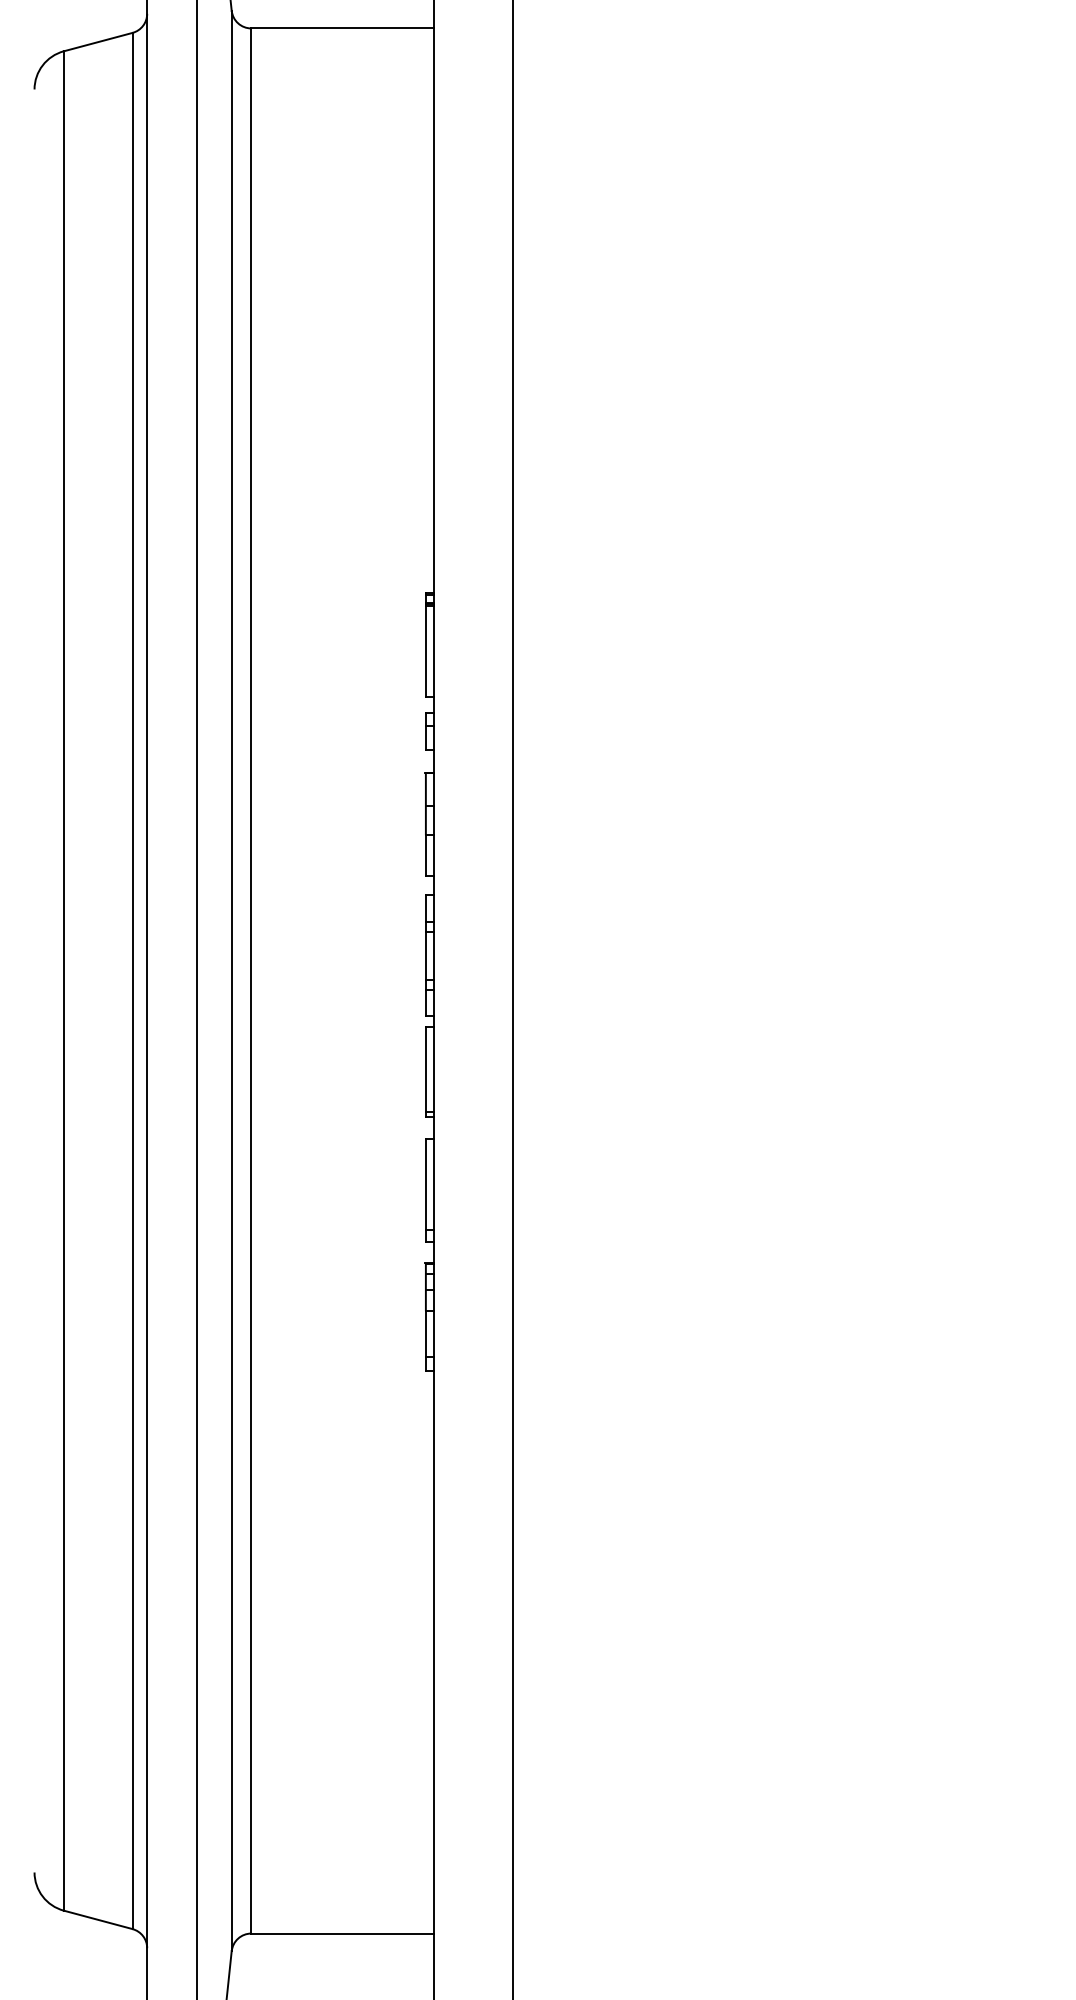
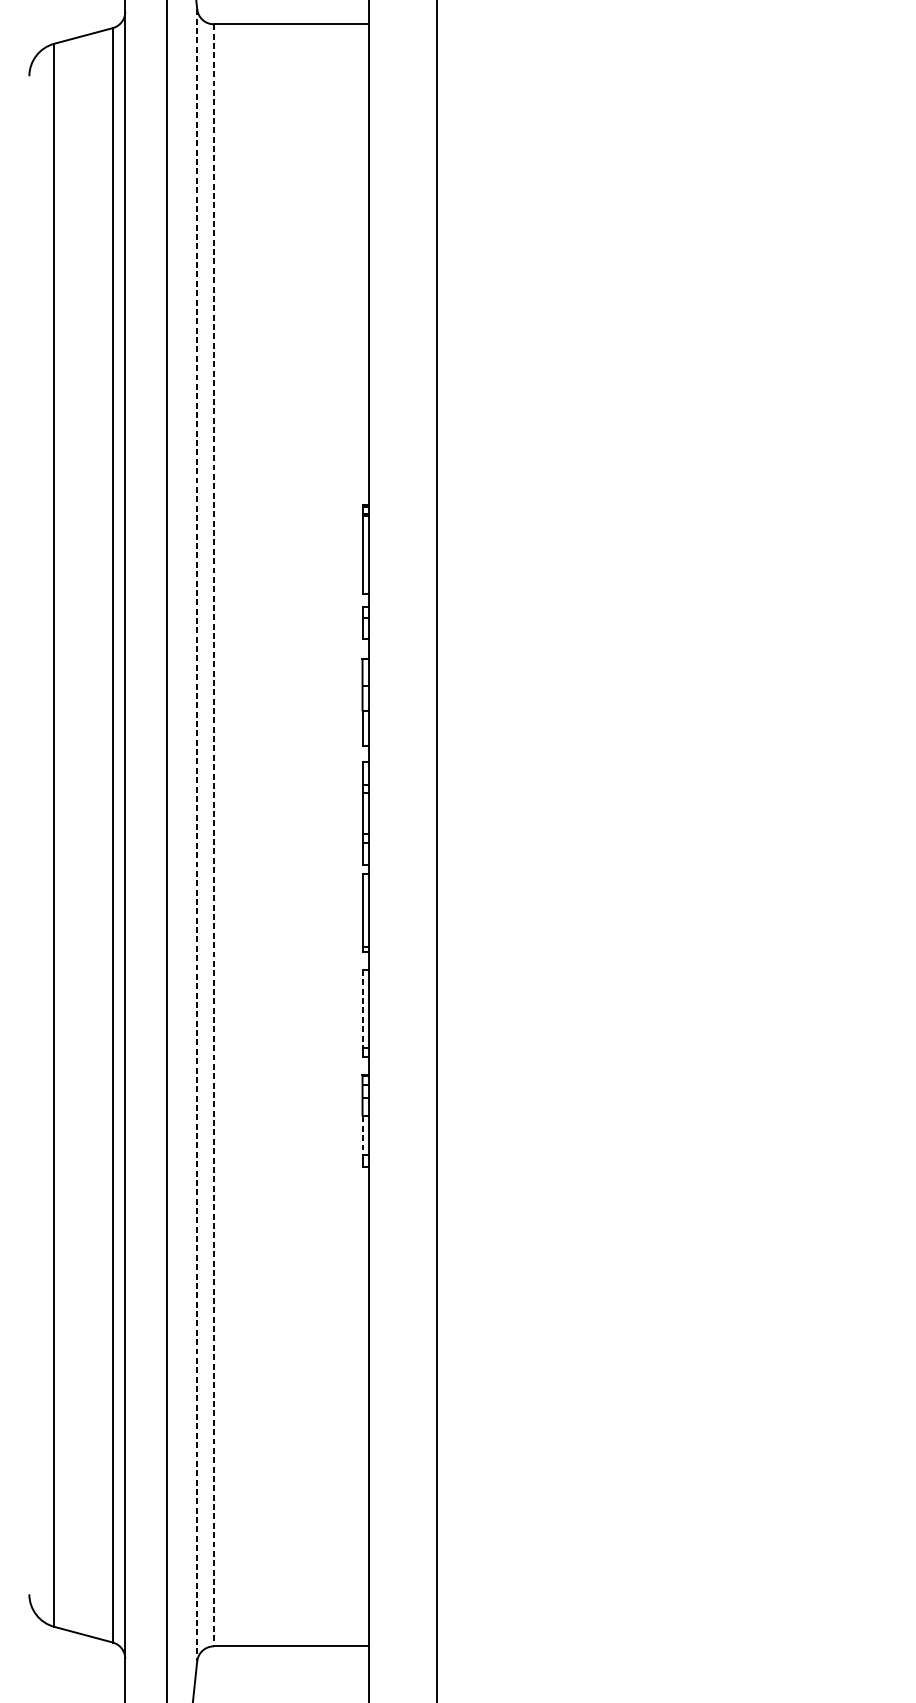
line: (231, 981) -> (197, 835), solid -> dashed
line: (251, 981) -> (214, 835), solid -> dashed
line: (425, 1184) -> (362, 1008), solid -> dashed
line: (425, 1333) -> (362, 1135), solid -> dashed

